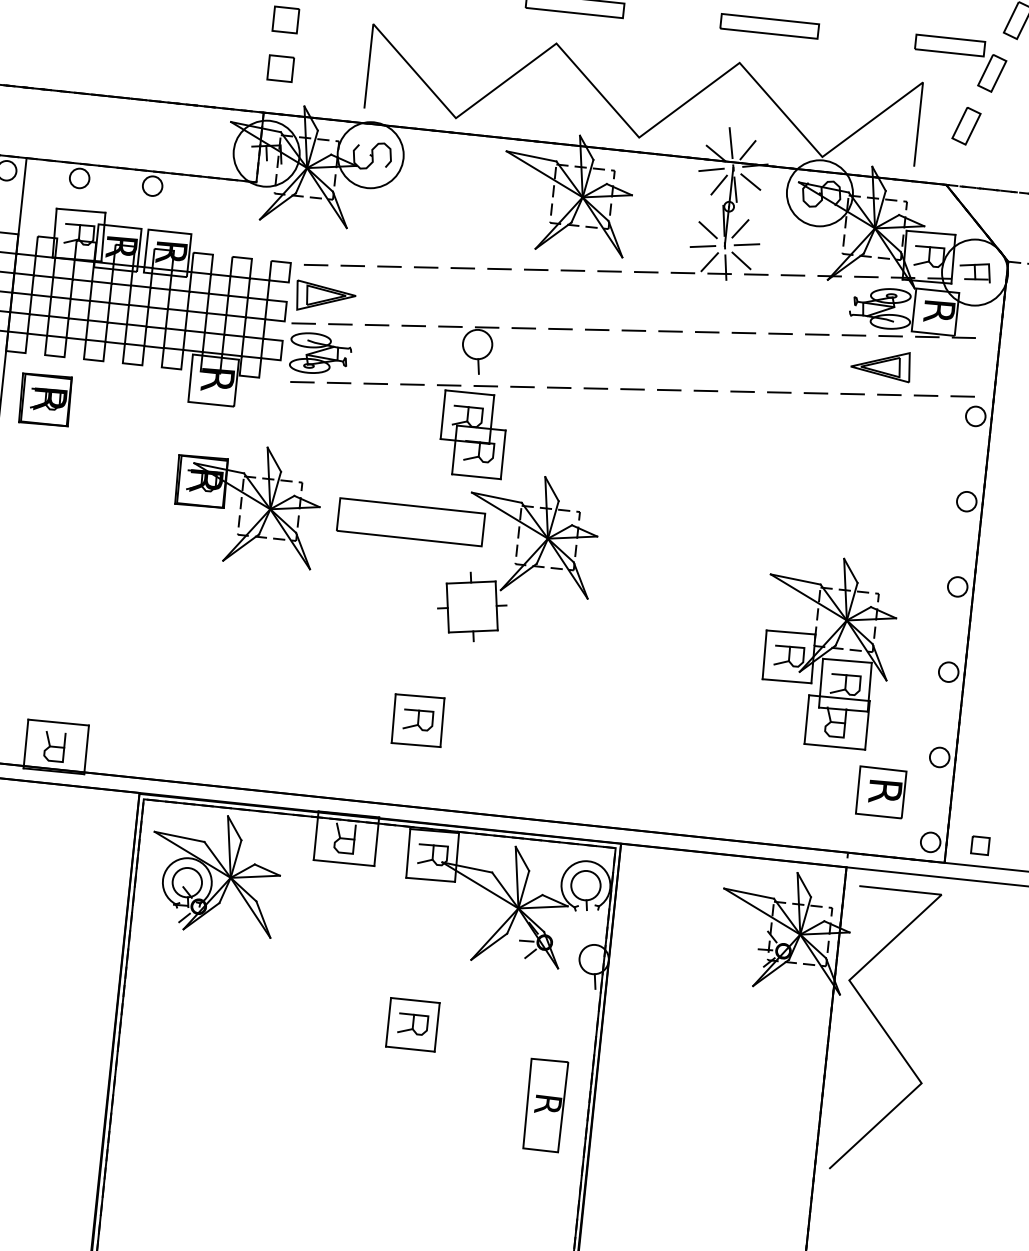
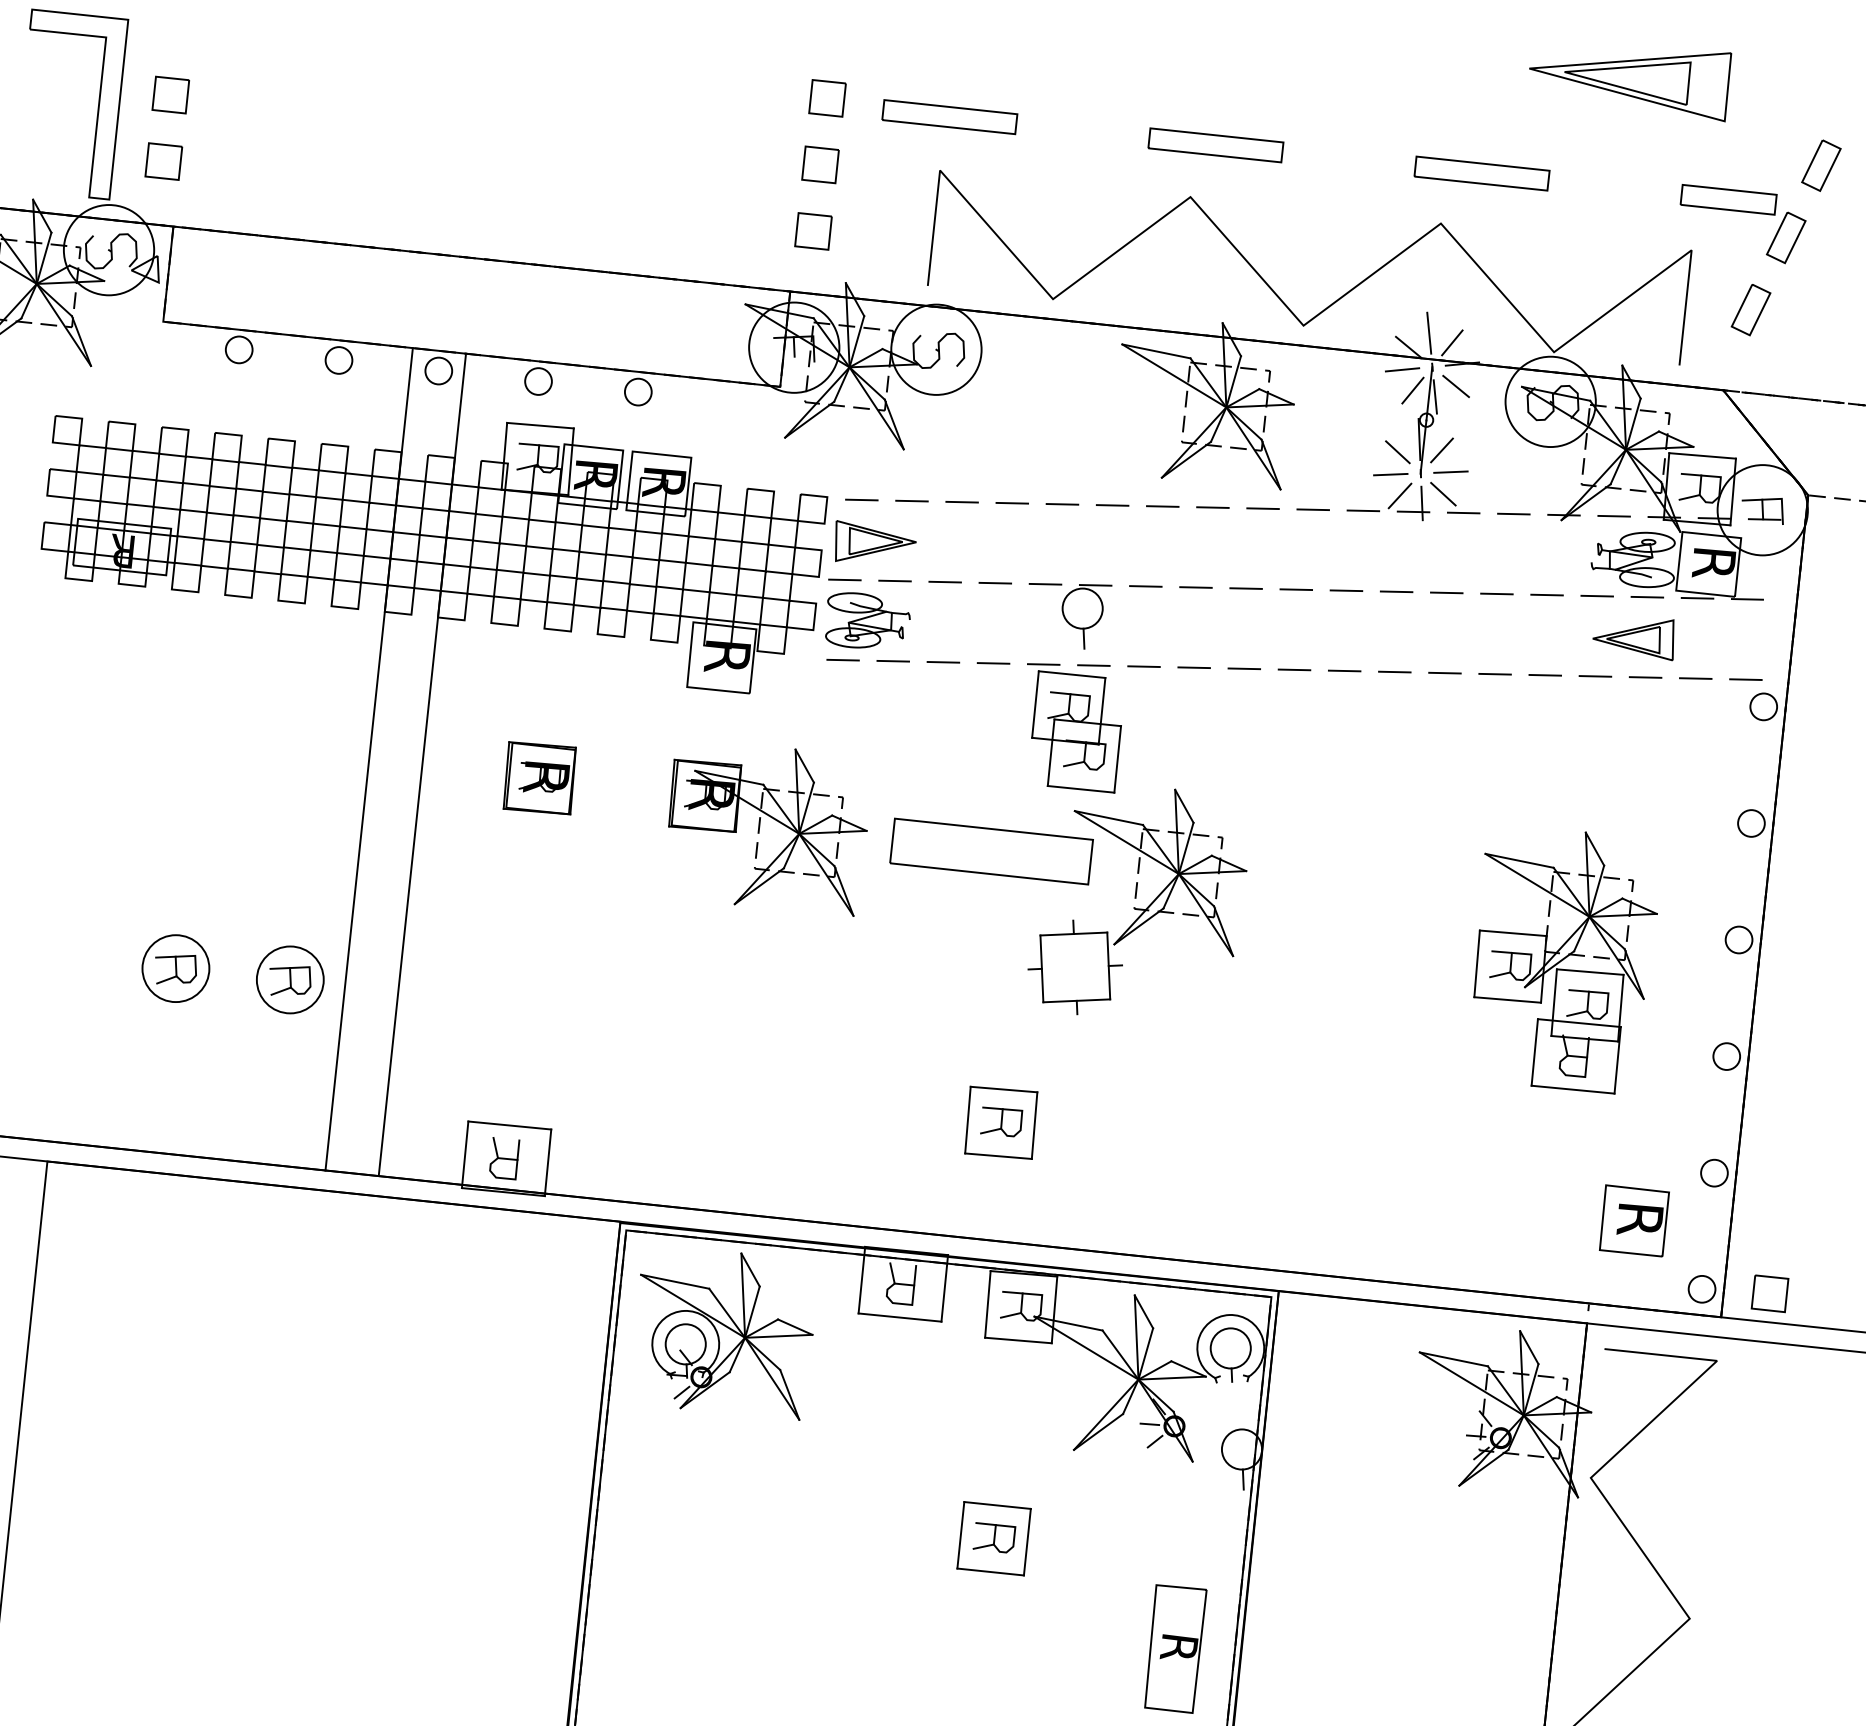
part: (45, 400) -> (539, 778), moved
part: (829, 653) -> (1565, 962), moved
part: (979, 845) -> (1769, 1293), size x1.43

